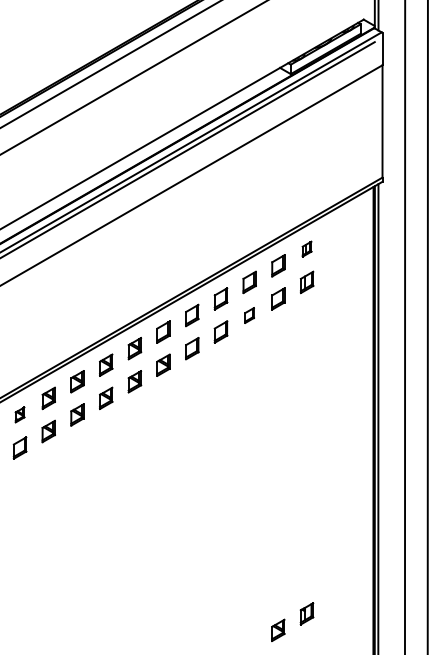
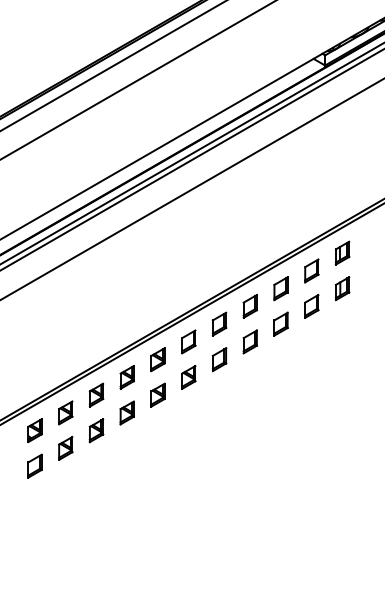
part: (306, 248) -> (341, 252), size x1.43
part: (249, 315) -> (280, 324), size x1.43
part: (19, 414) -> (34, 430), size x1.43

